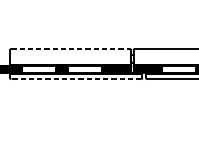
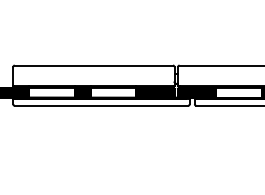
line: (71, 49) -> (94, 65), dashed -> solid
line: (76, 78) -> (101, 105), dashed -> solid

